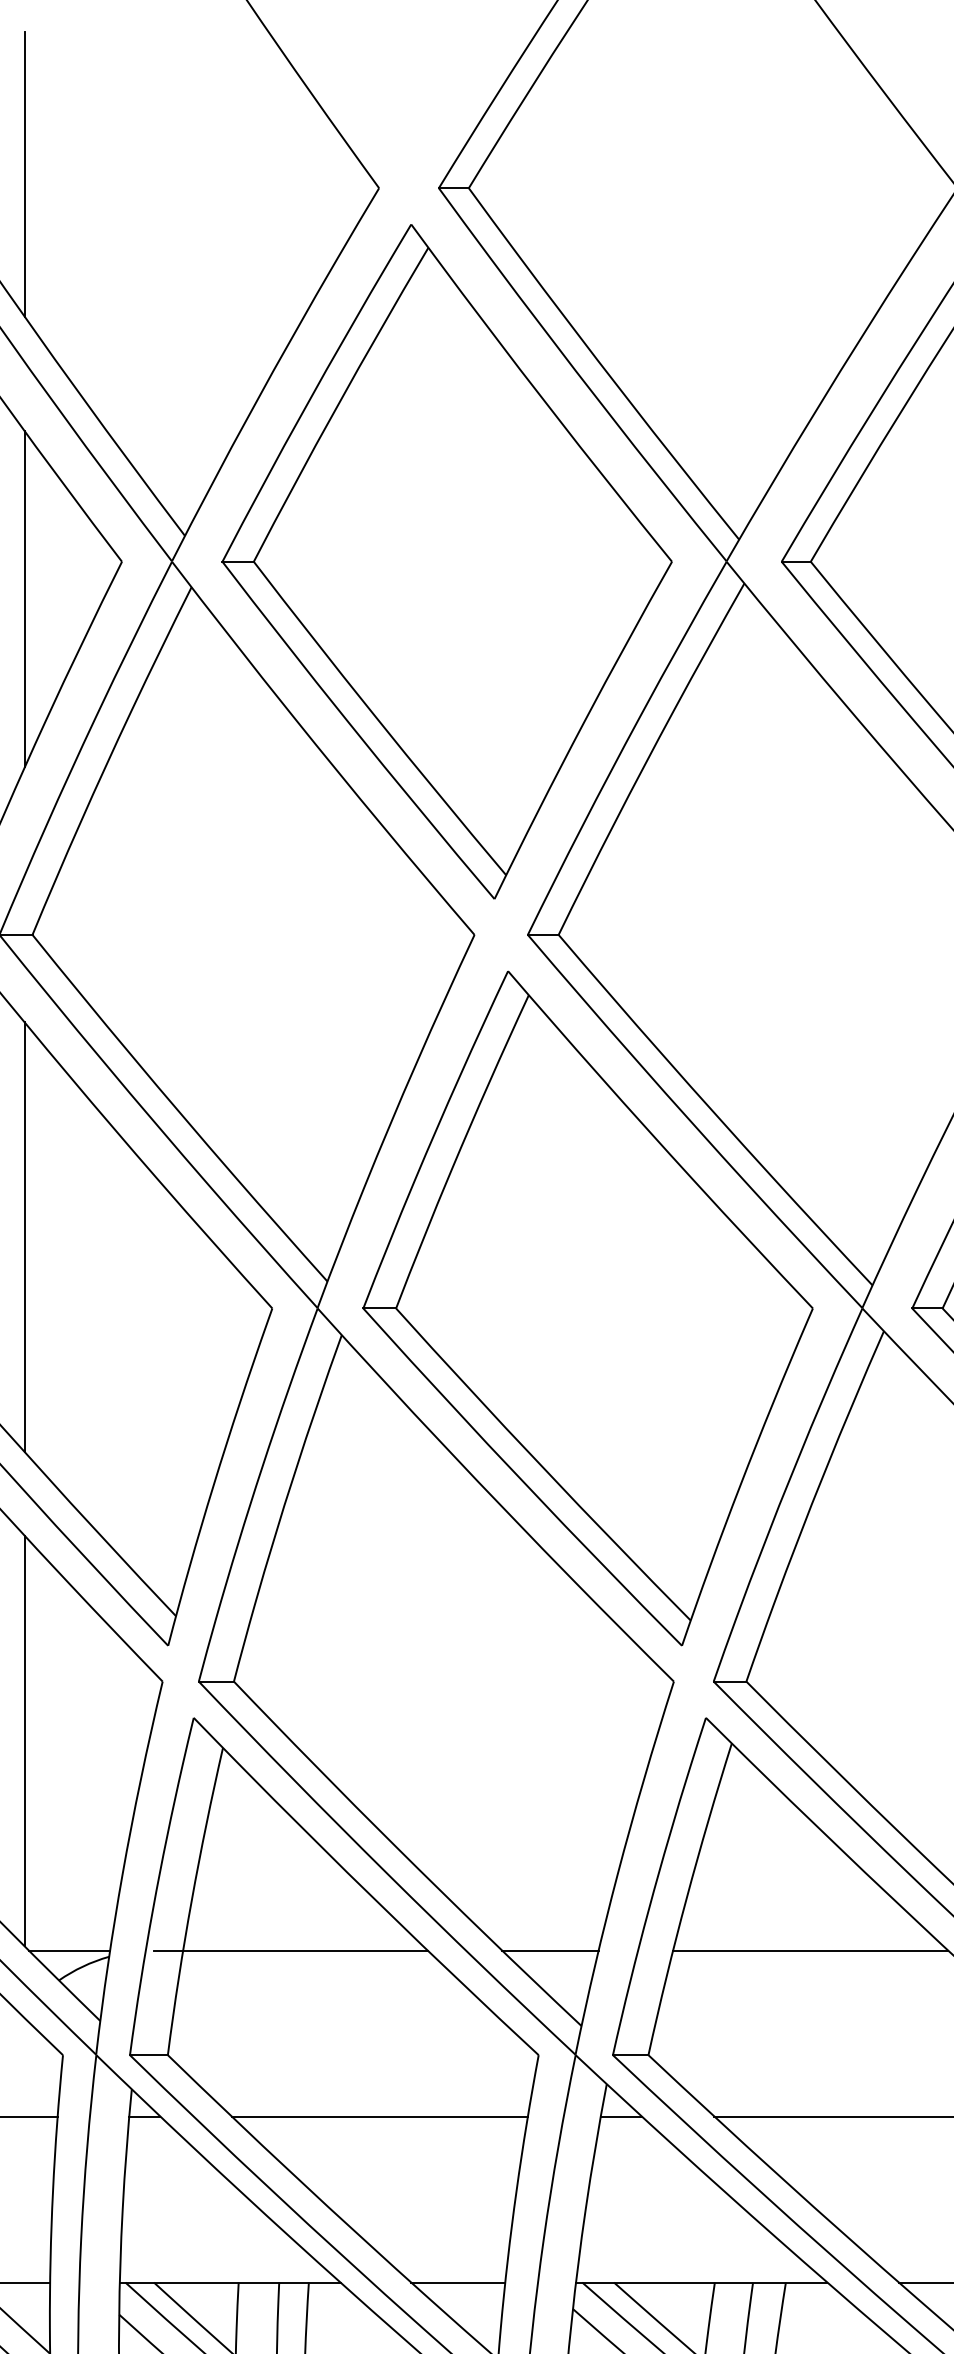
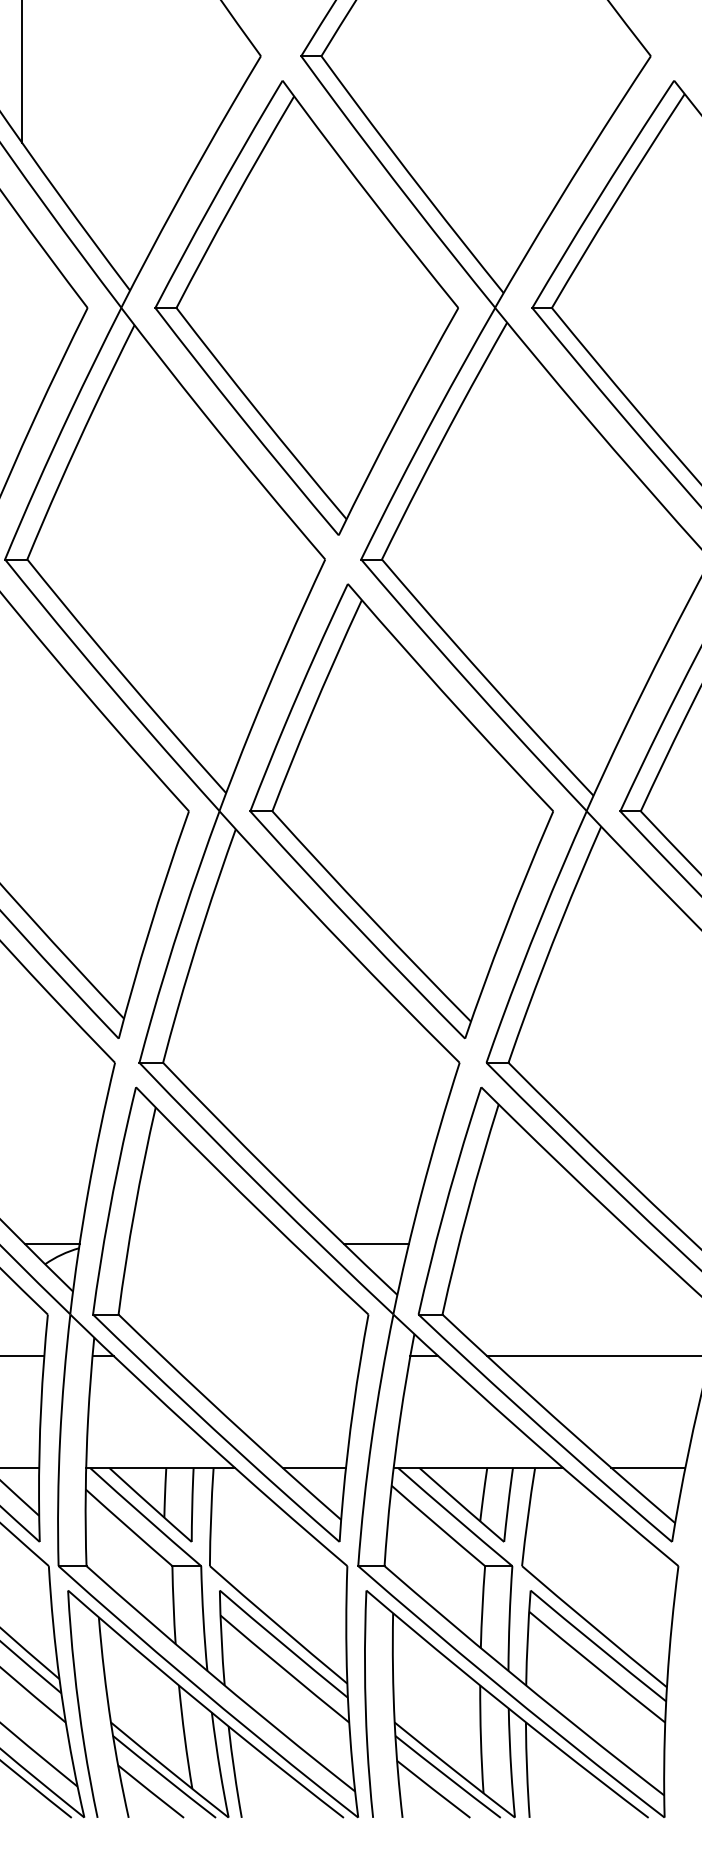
line: (25, 599) -> (22, 333), removed
line: (25, 1237) -> (22, 763), removed
line: (25, 1740) -> (22, 1102), removed
line: (290, 1951) -> (201, 1244), removed
line: (810, 1951) -> (551, 1244), removed
line: (379, 2117) -> (261, 1356), removed

